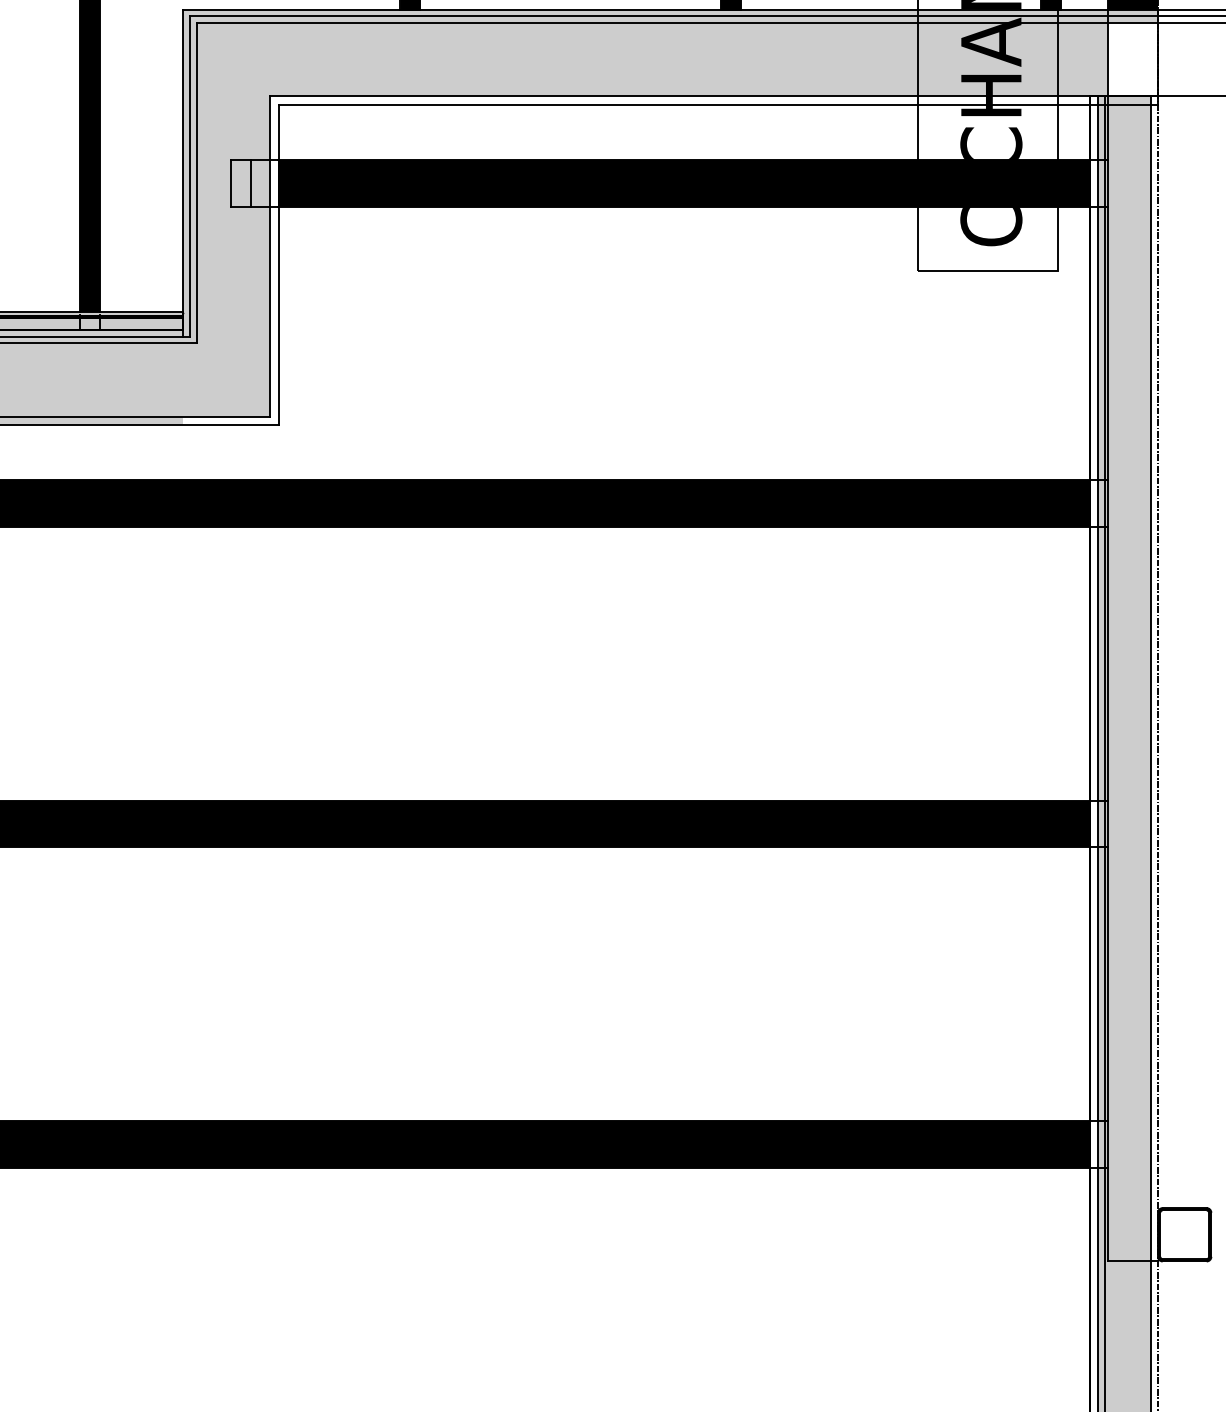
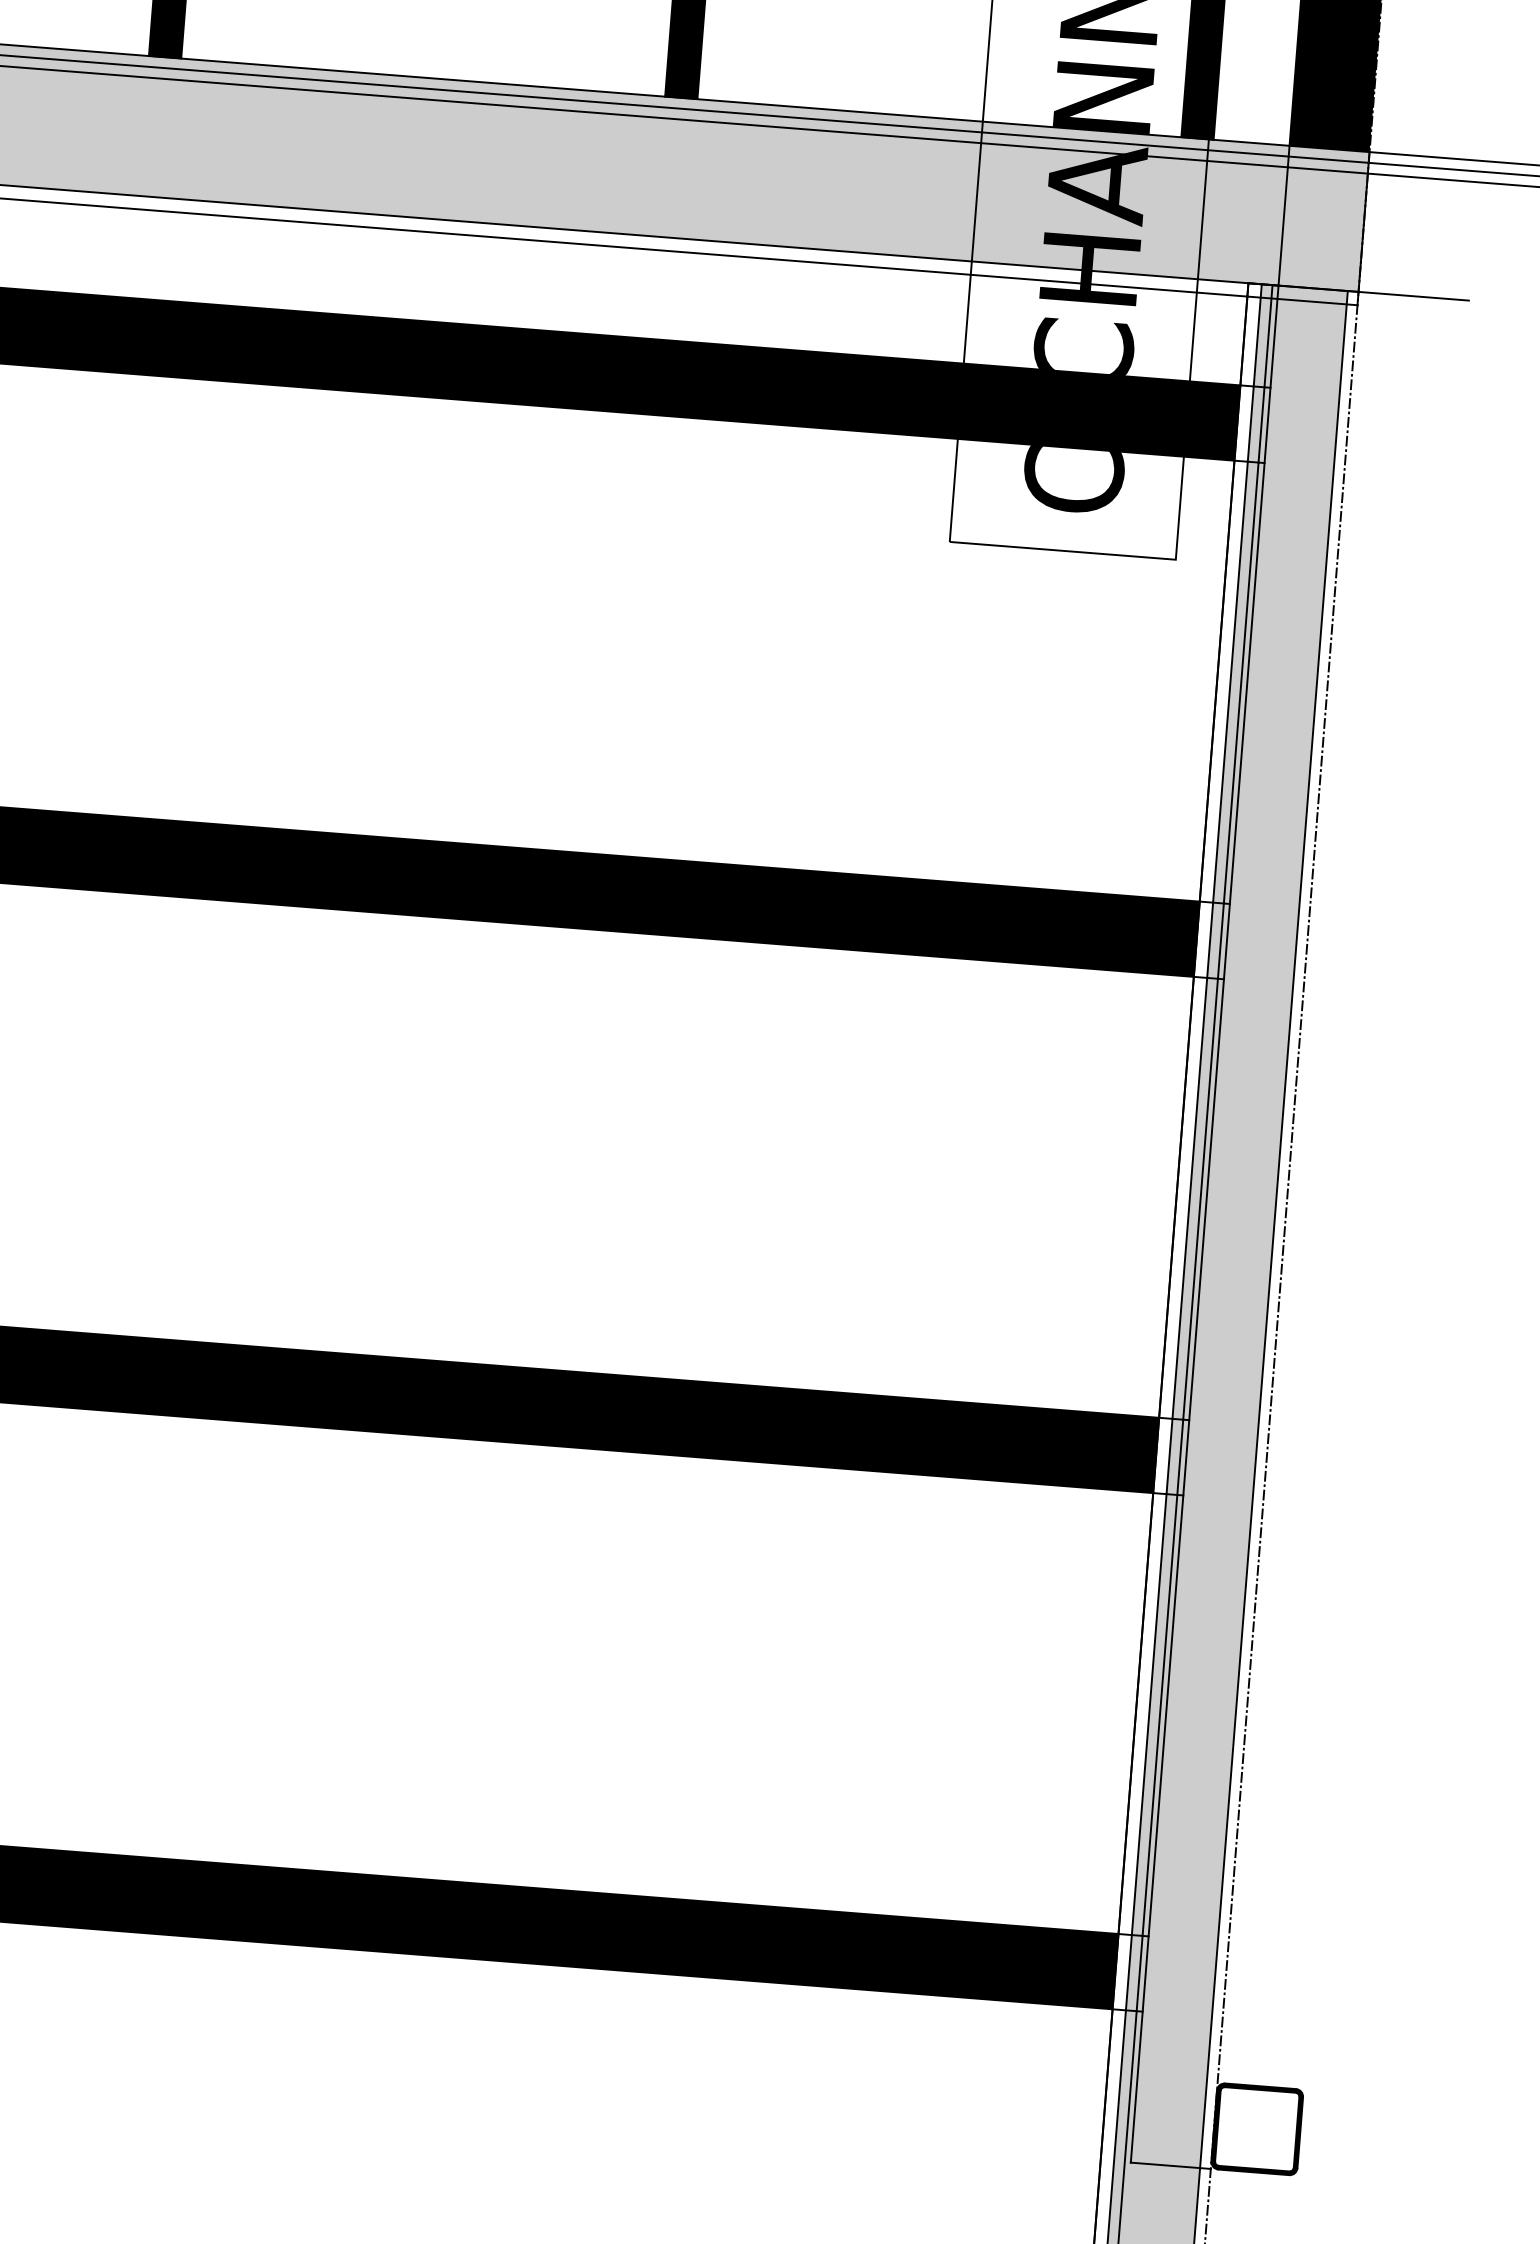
fill: (1132, 59) -> (1322, 229), added

